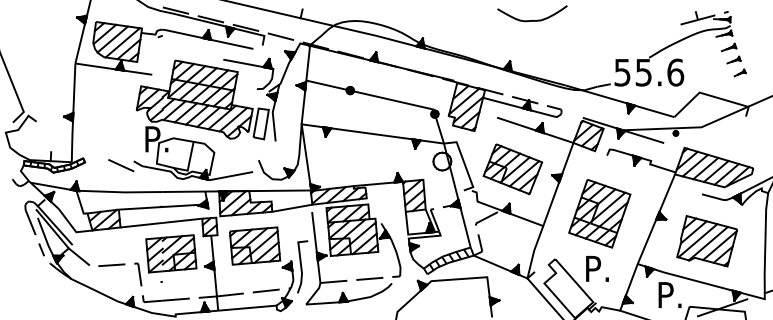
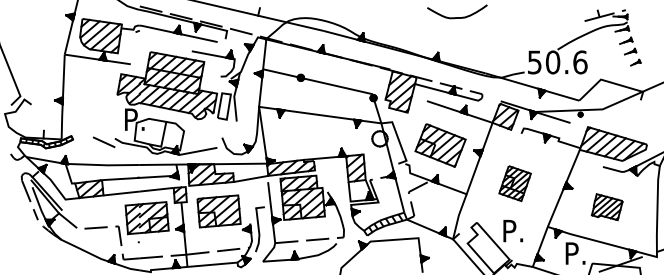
text: (643, 72) -> (552, 62), 55.6 -> 50.6
part: (598, 213) -> (514, 183), size x0.6
part: (706, 240) -> (606, 206), size x0.6

